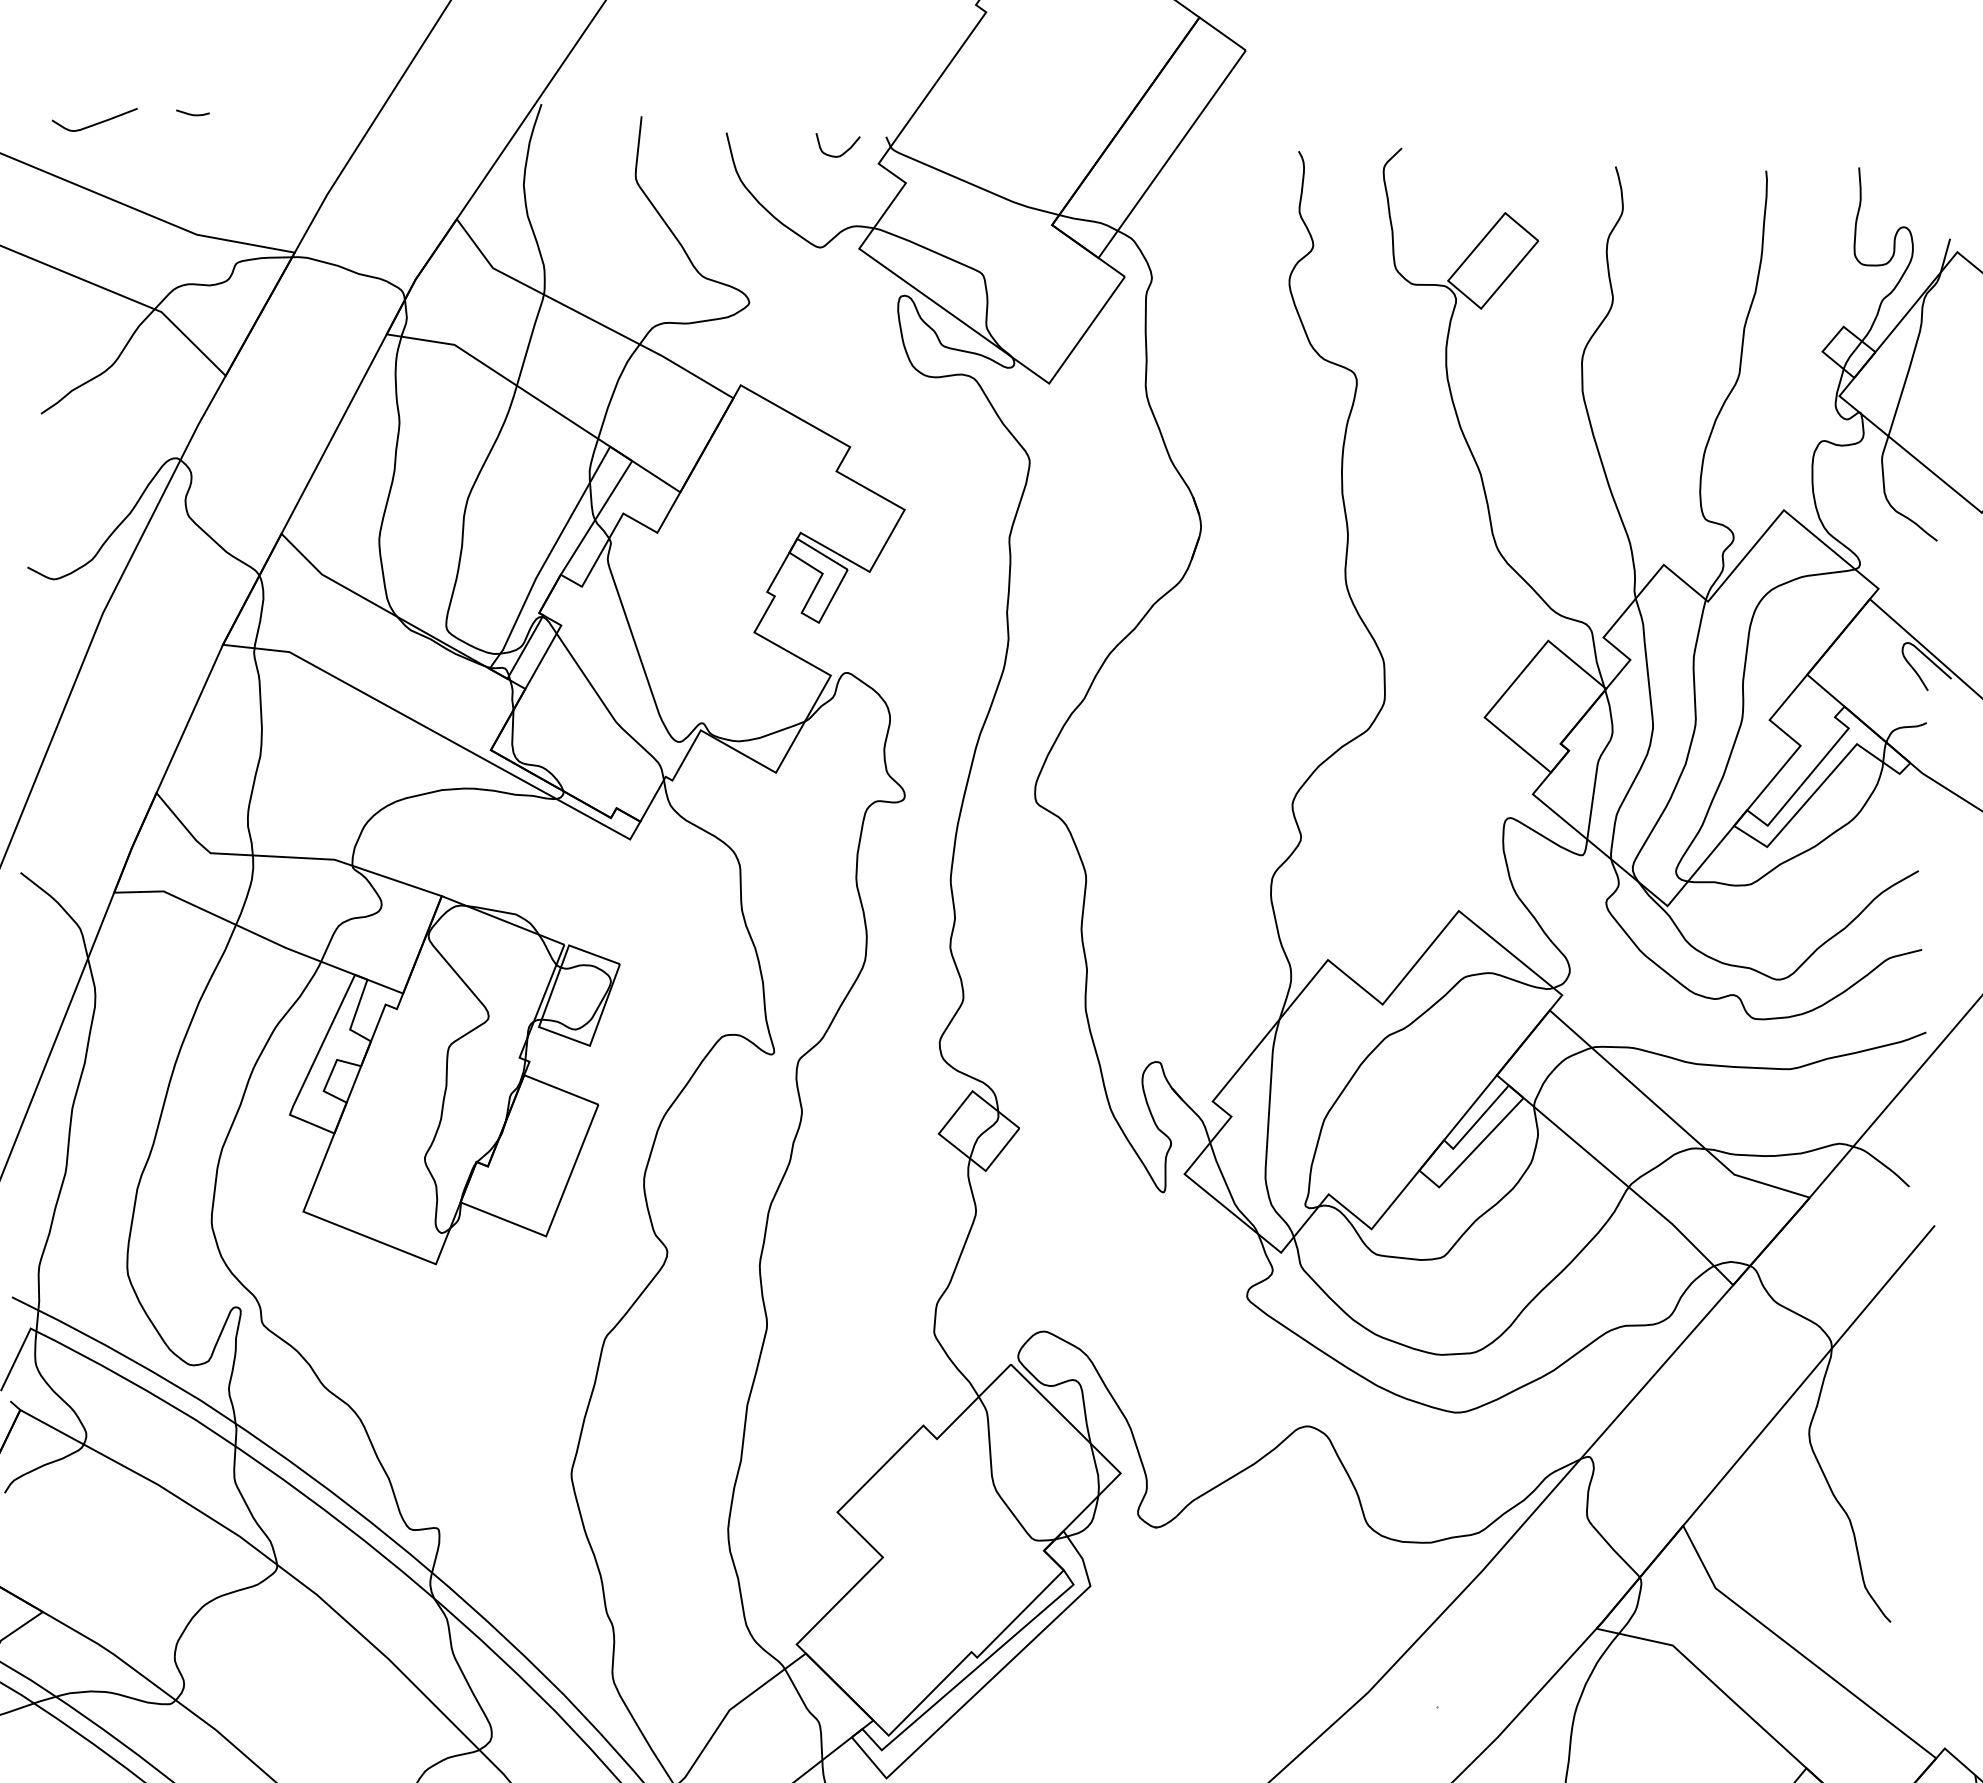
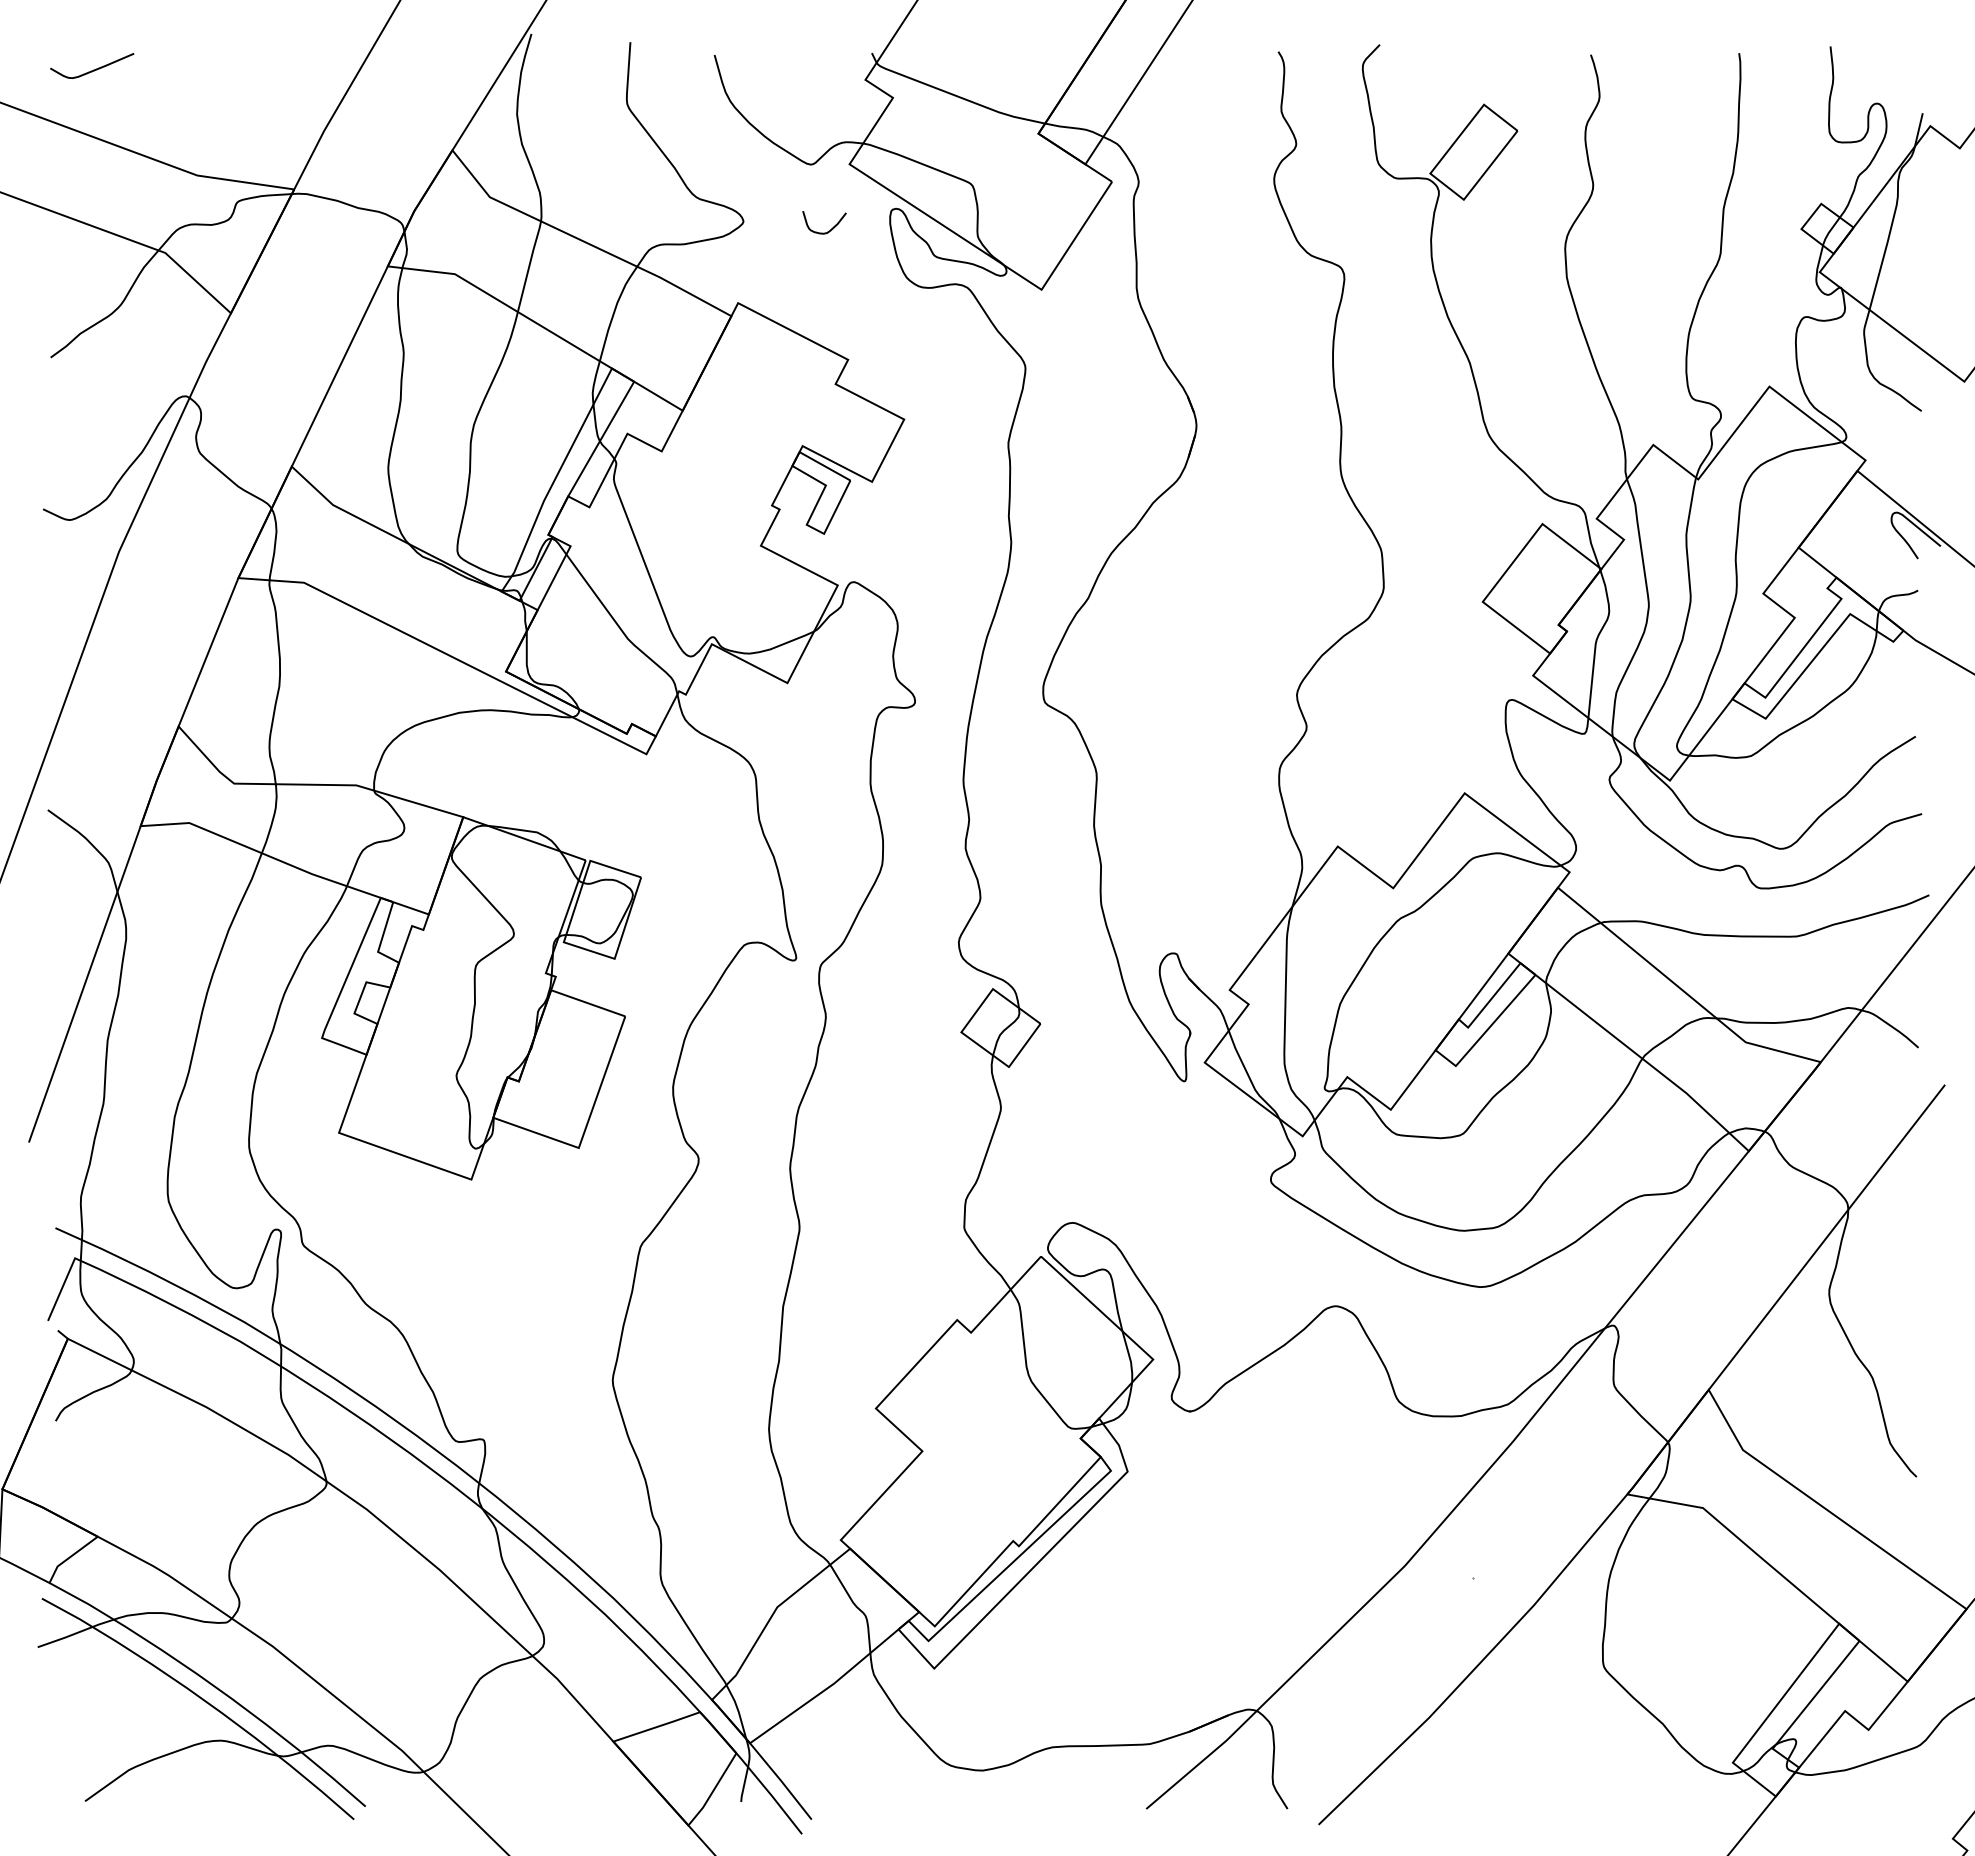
curve: (191, 113) -> (187, 56), removed
curve: (841, 153) -> (828, 230), moved

